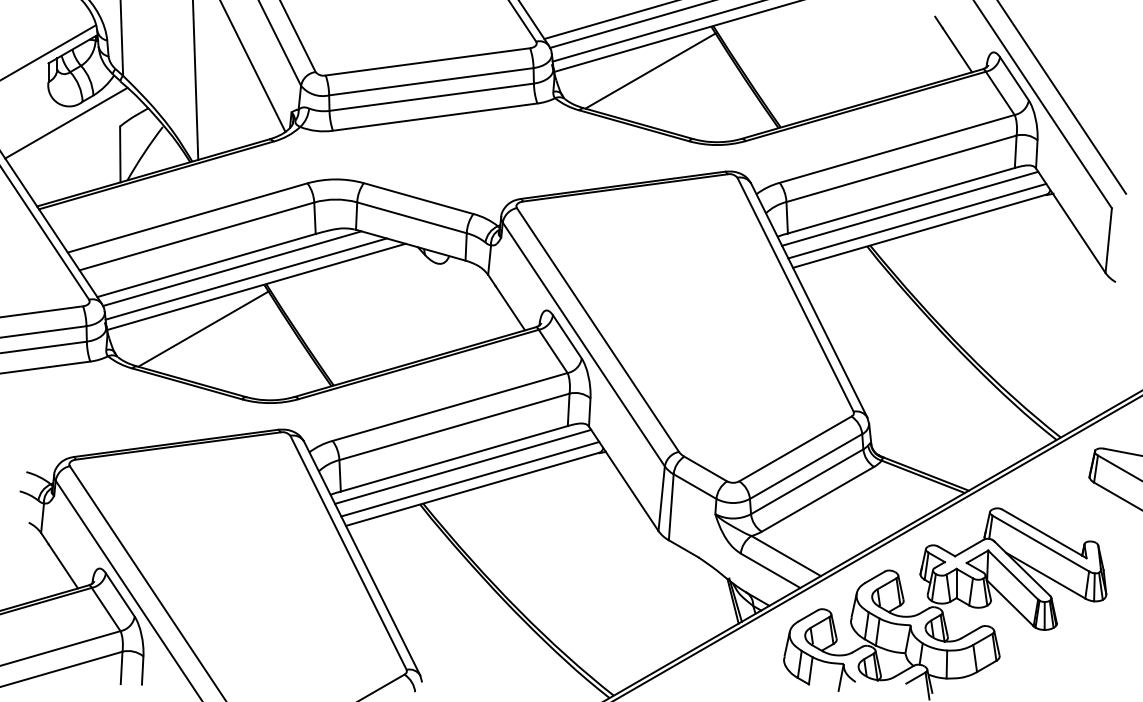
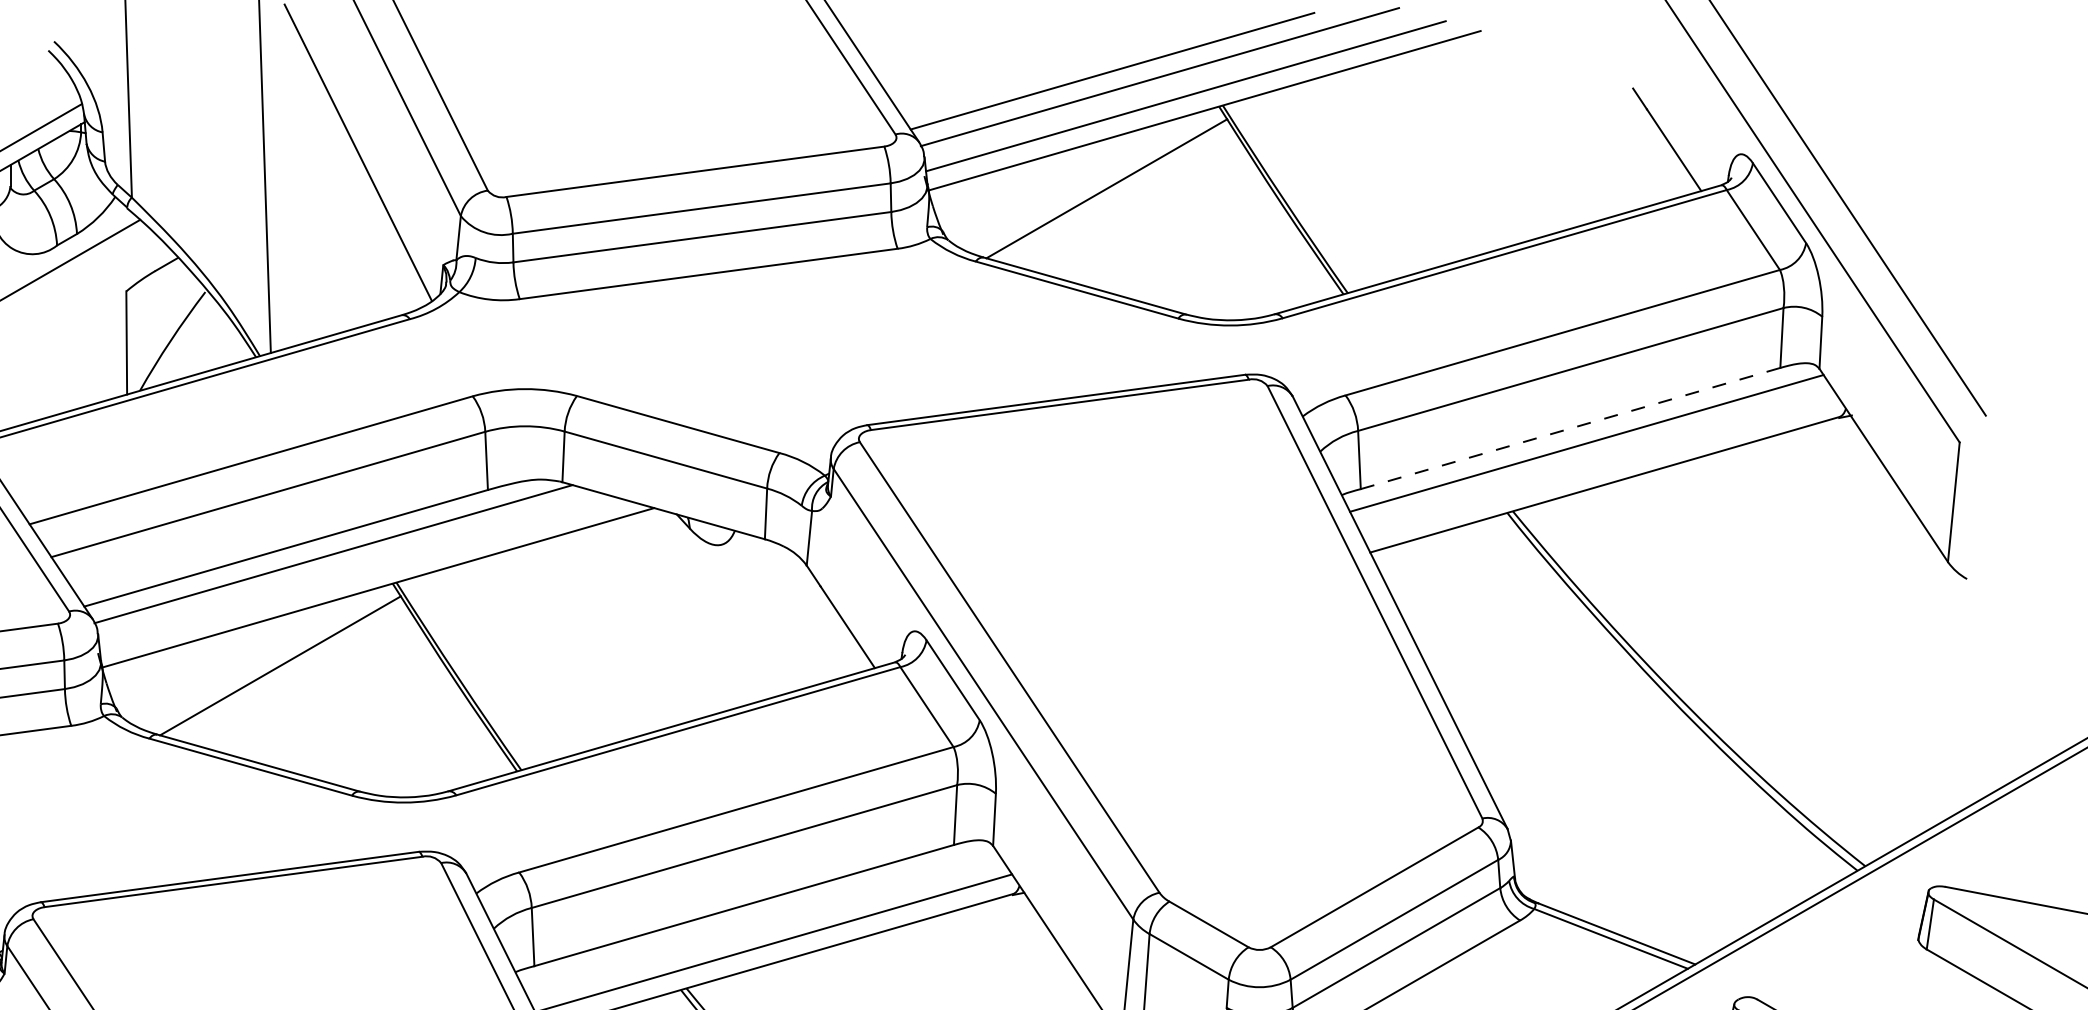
line: (901, 200) -> (1570, 428), solid -> dashed
line: (917, 220) -> (1600, 465), removed
line: (245, 278) -> (358, 572), removed
line: (463, 466) -> (761, 919), removed

